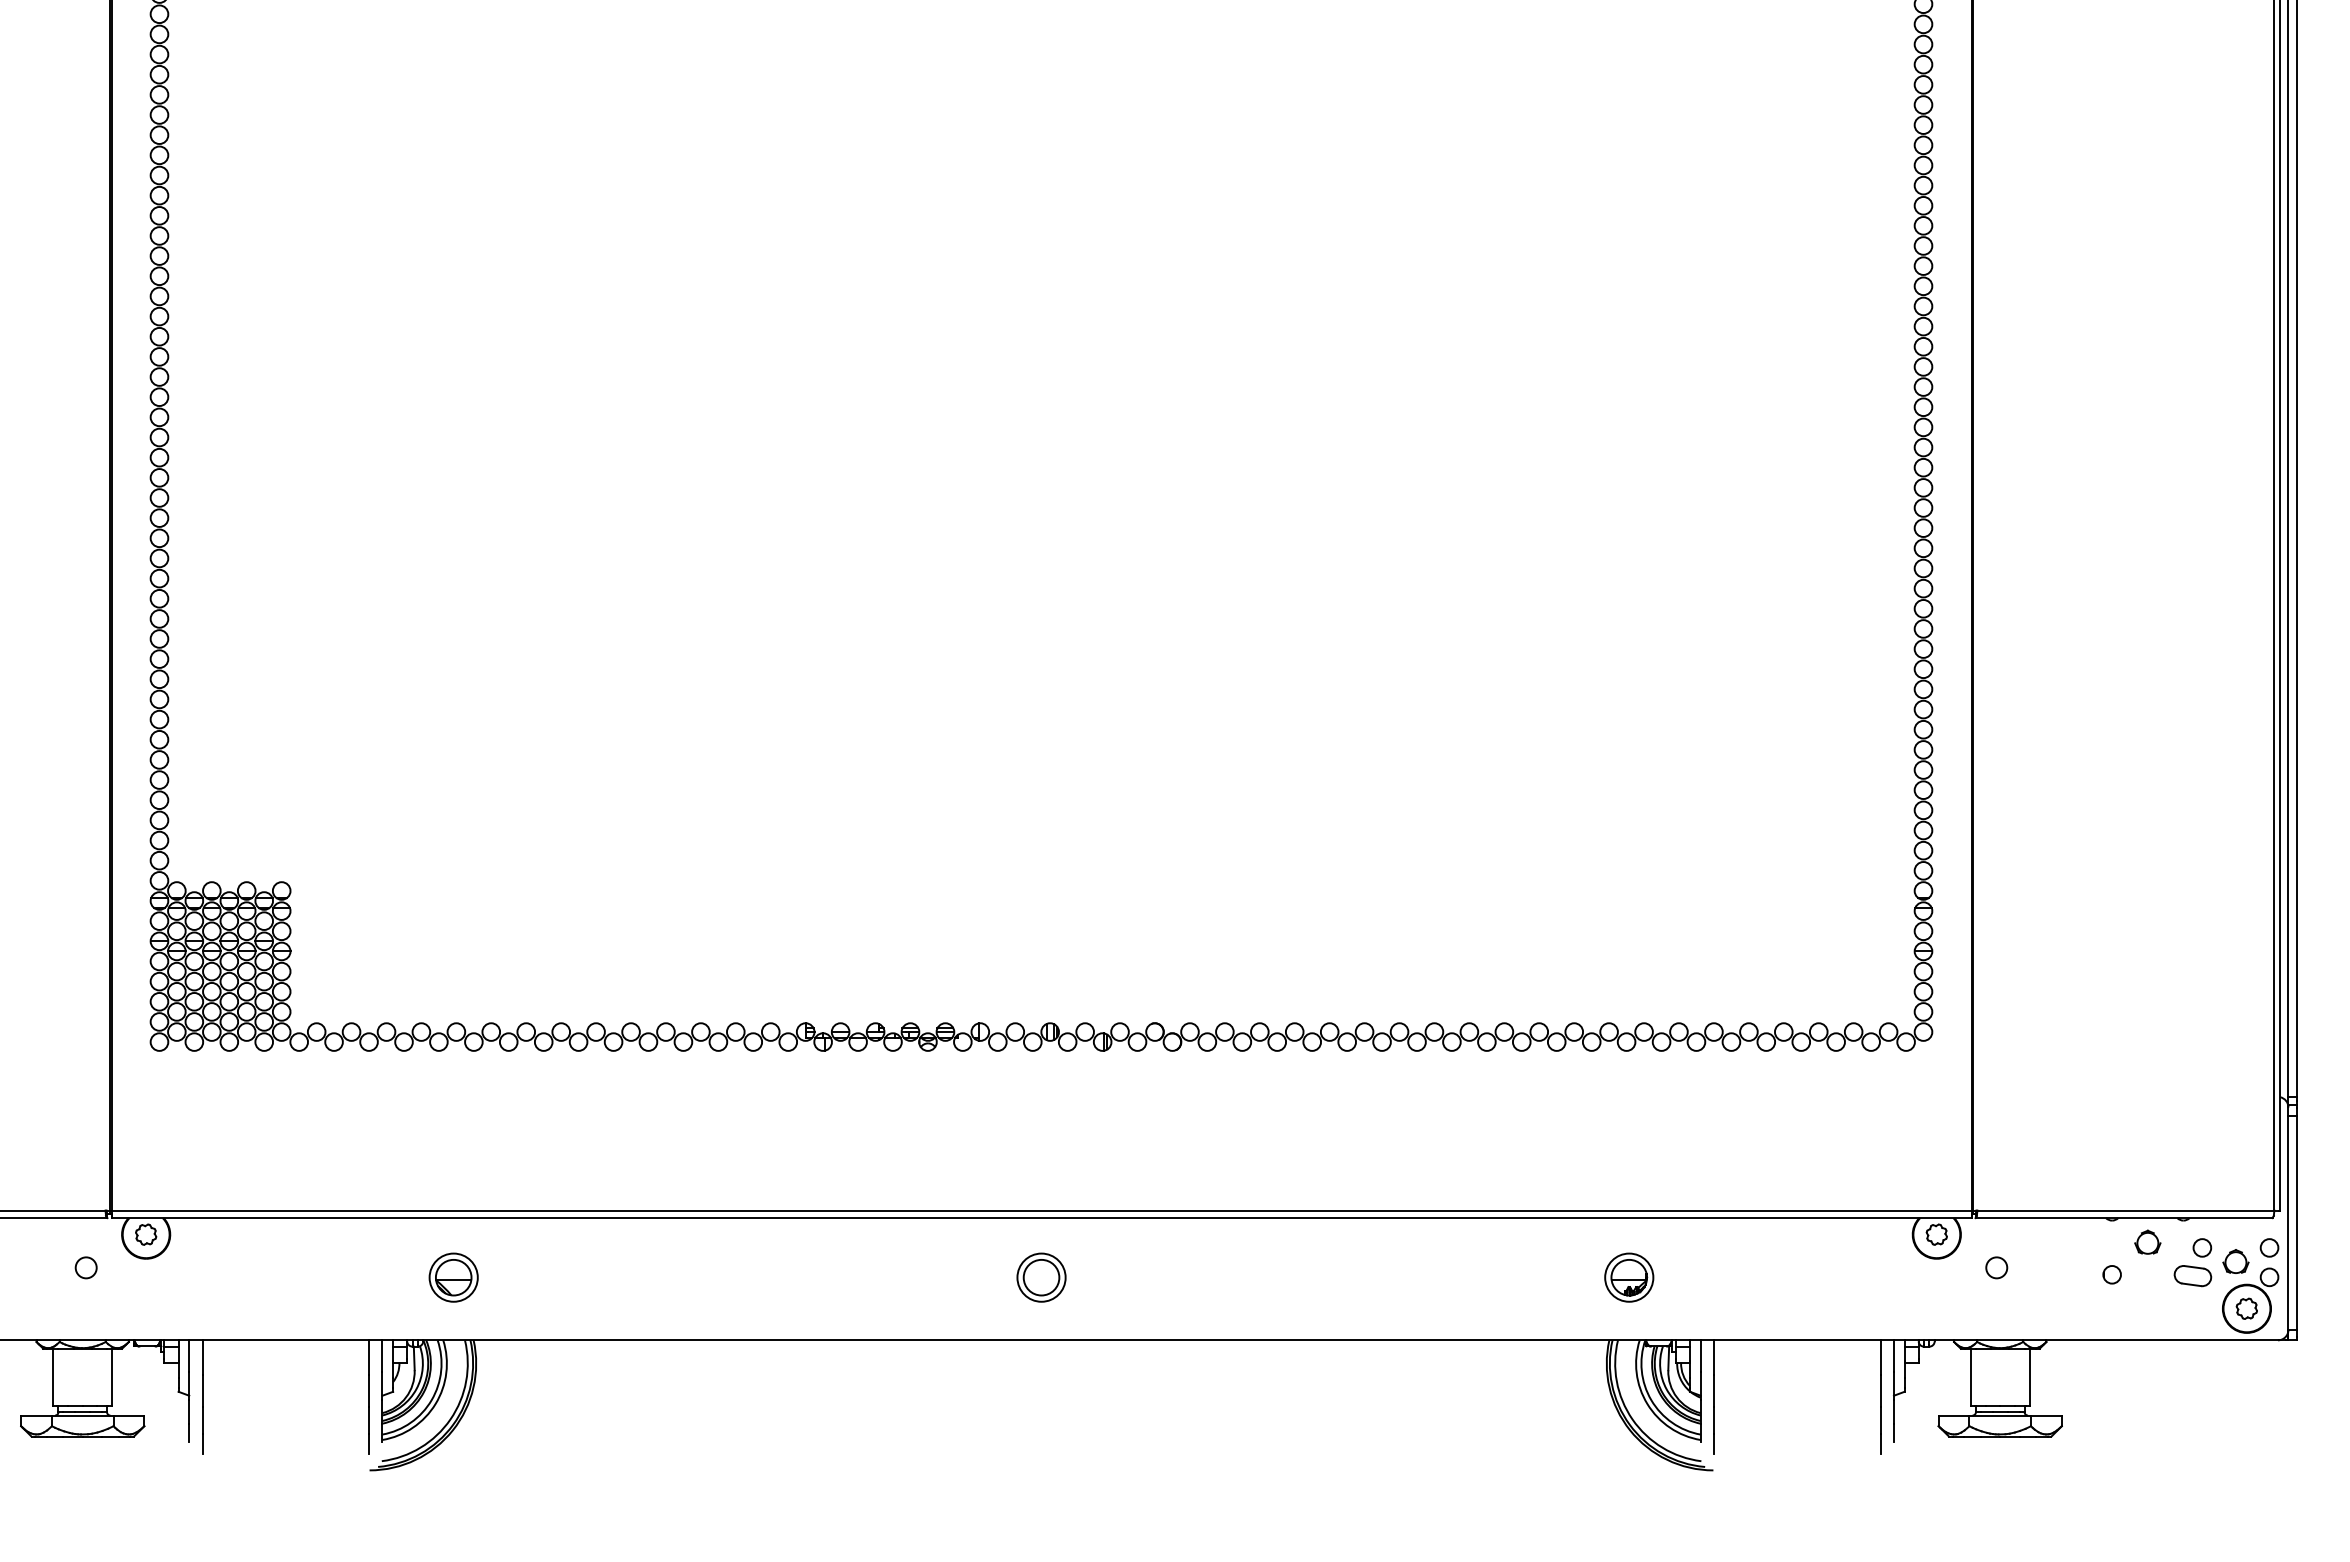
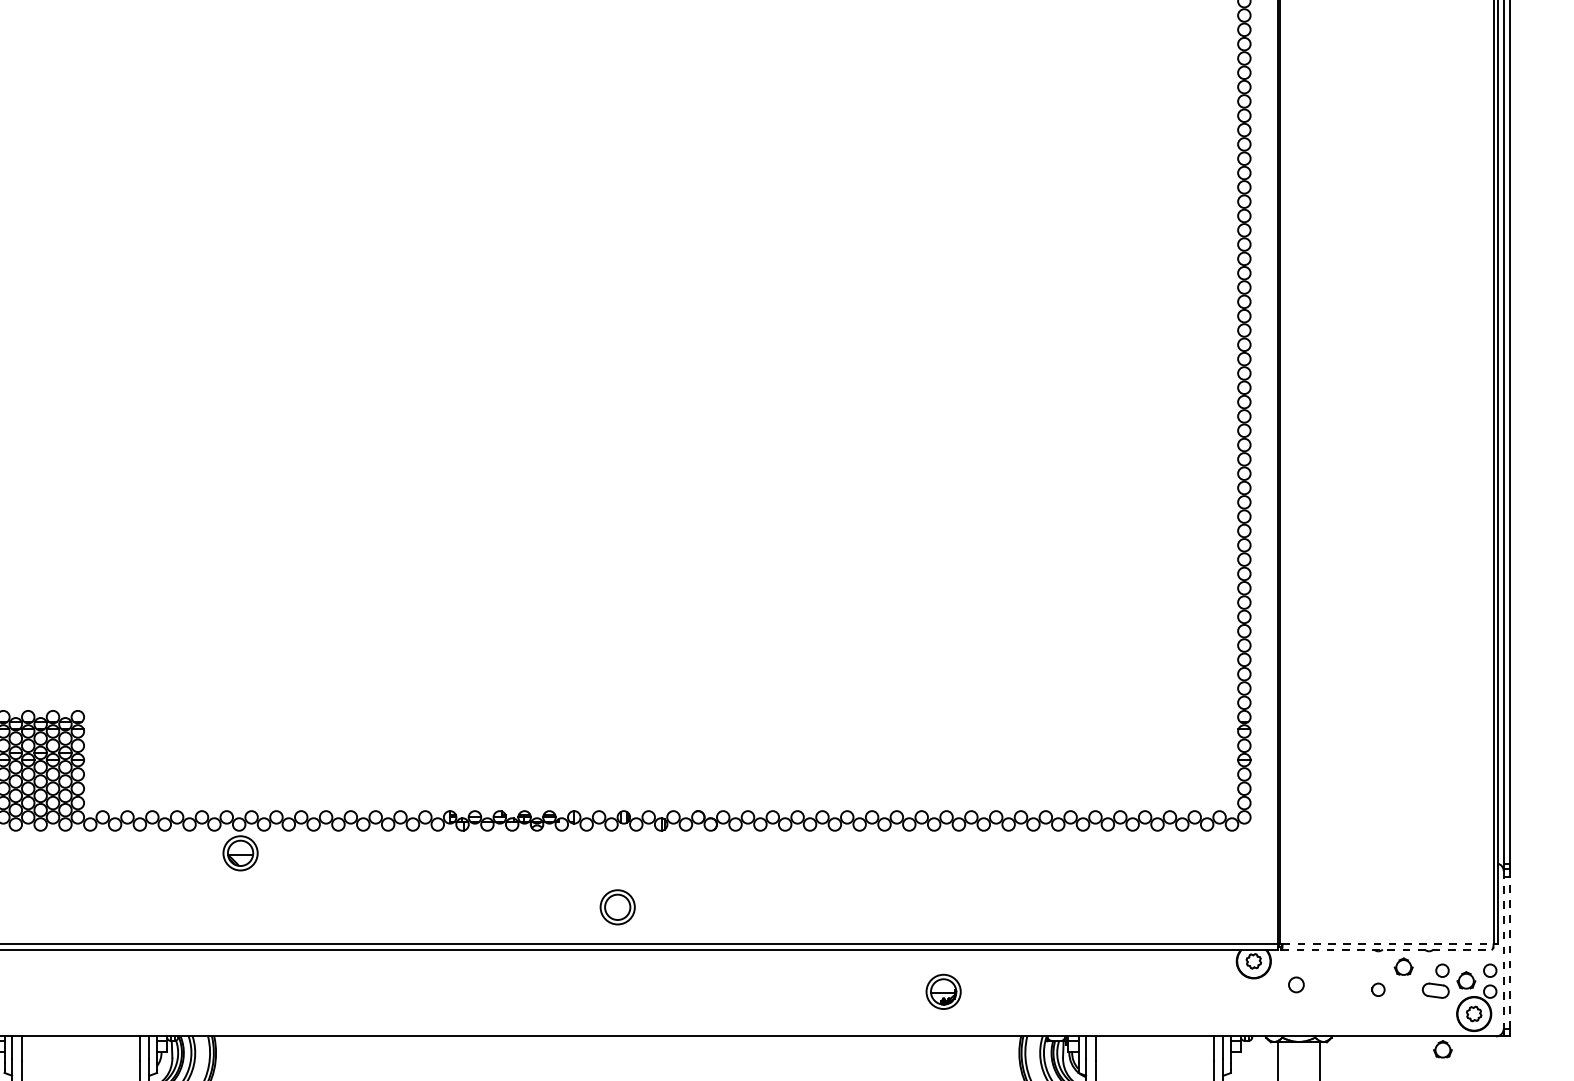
line: (2126, 1210) -> (1388, 944), solid -> dashed
line: (2124, 1218) -> (1387, 949), solid -> dashed
line: (2288, 1219) -> (1503, 950), solid -> dashed
line: (2296, 1222) -> (1509, 952), solid -> dashed
part: (453, 1277) -> (240, 853), moved
part: (1041, 1277) -> (617, 907), moved
part: (1629, 1277) -> (943, 991), moved
part: (2202, 1358) -> (1442, 1049), added

